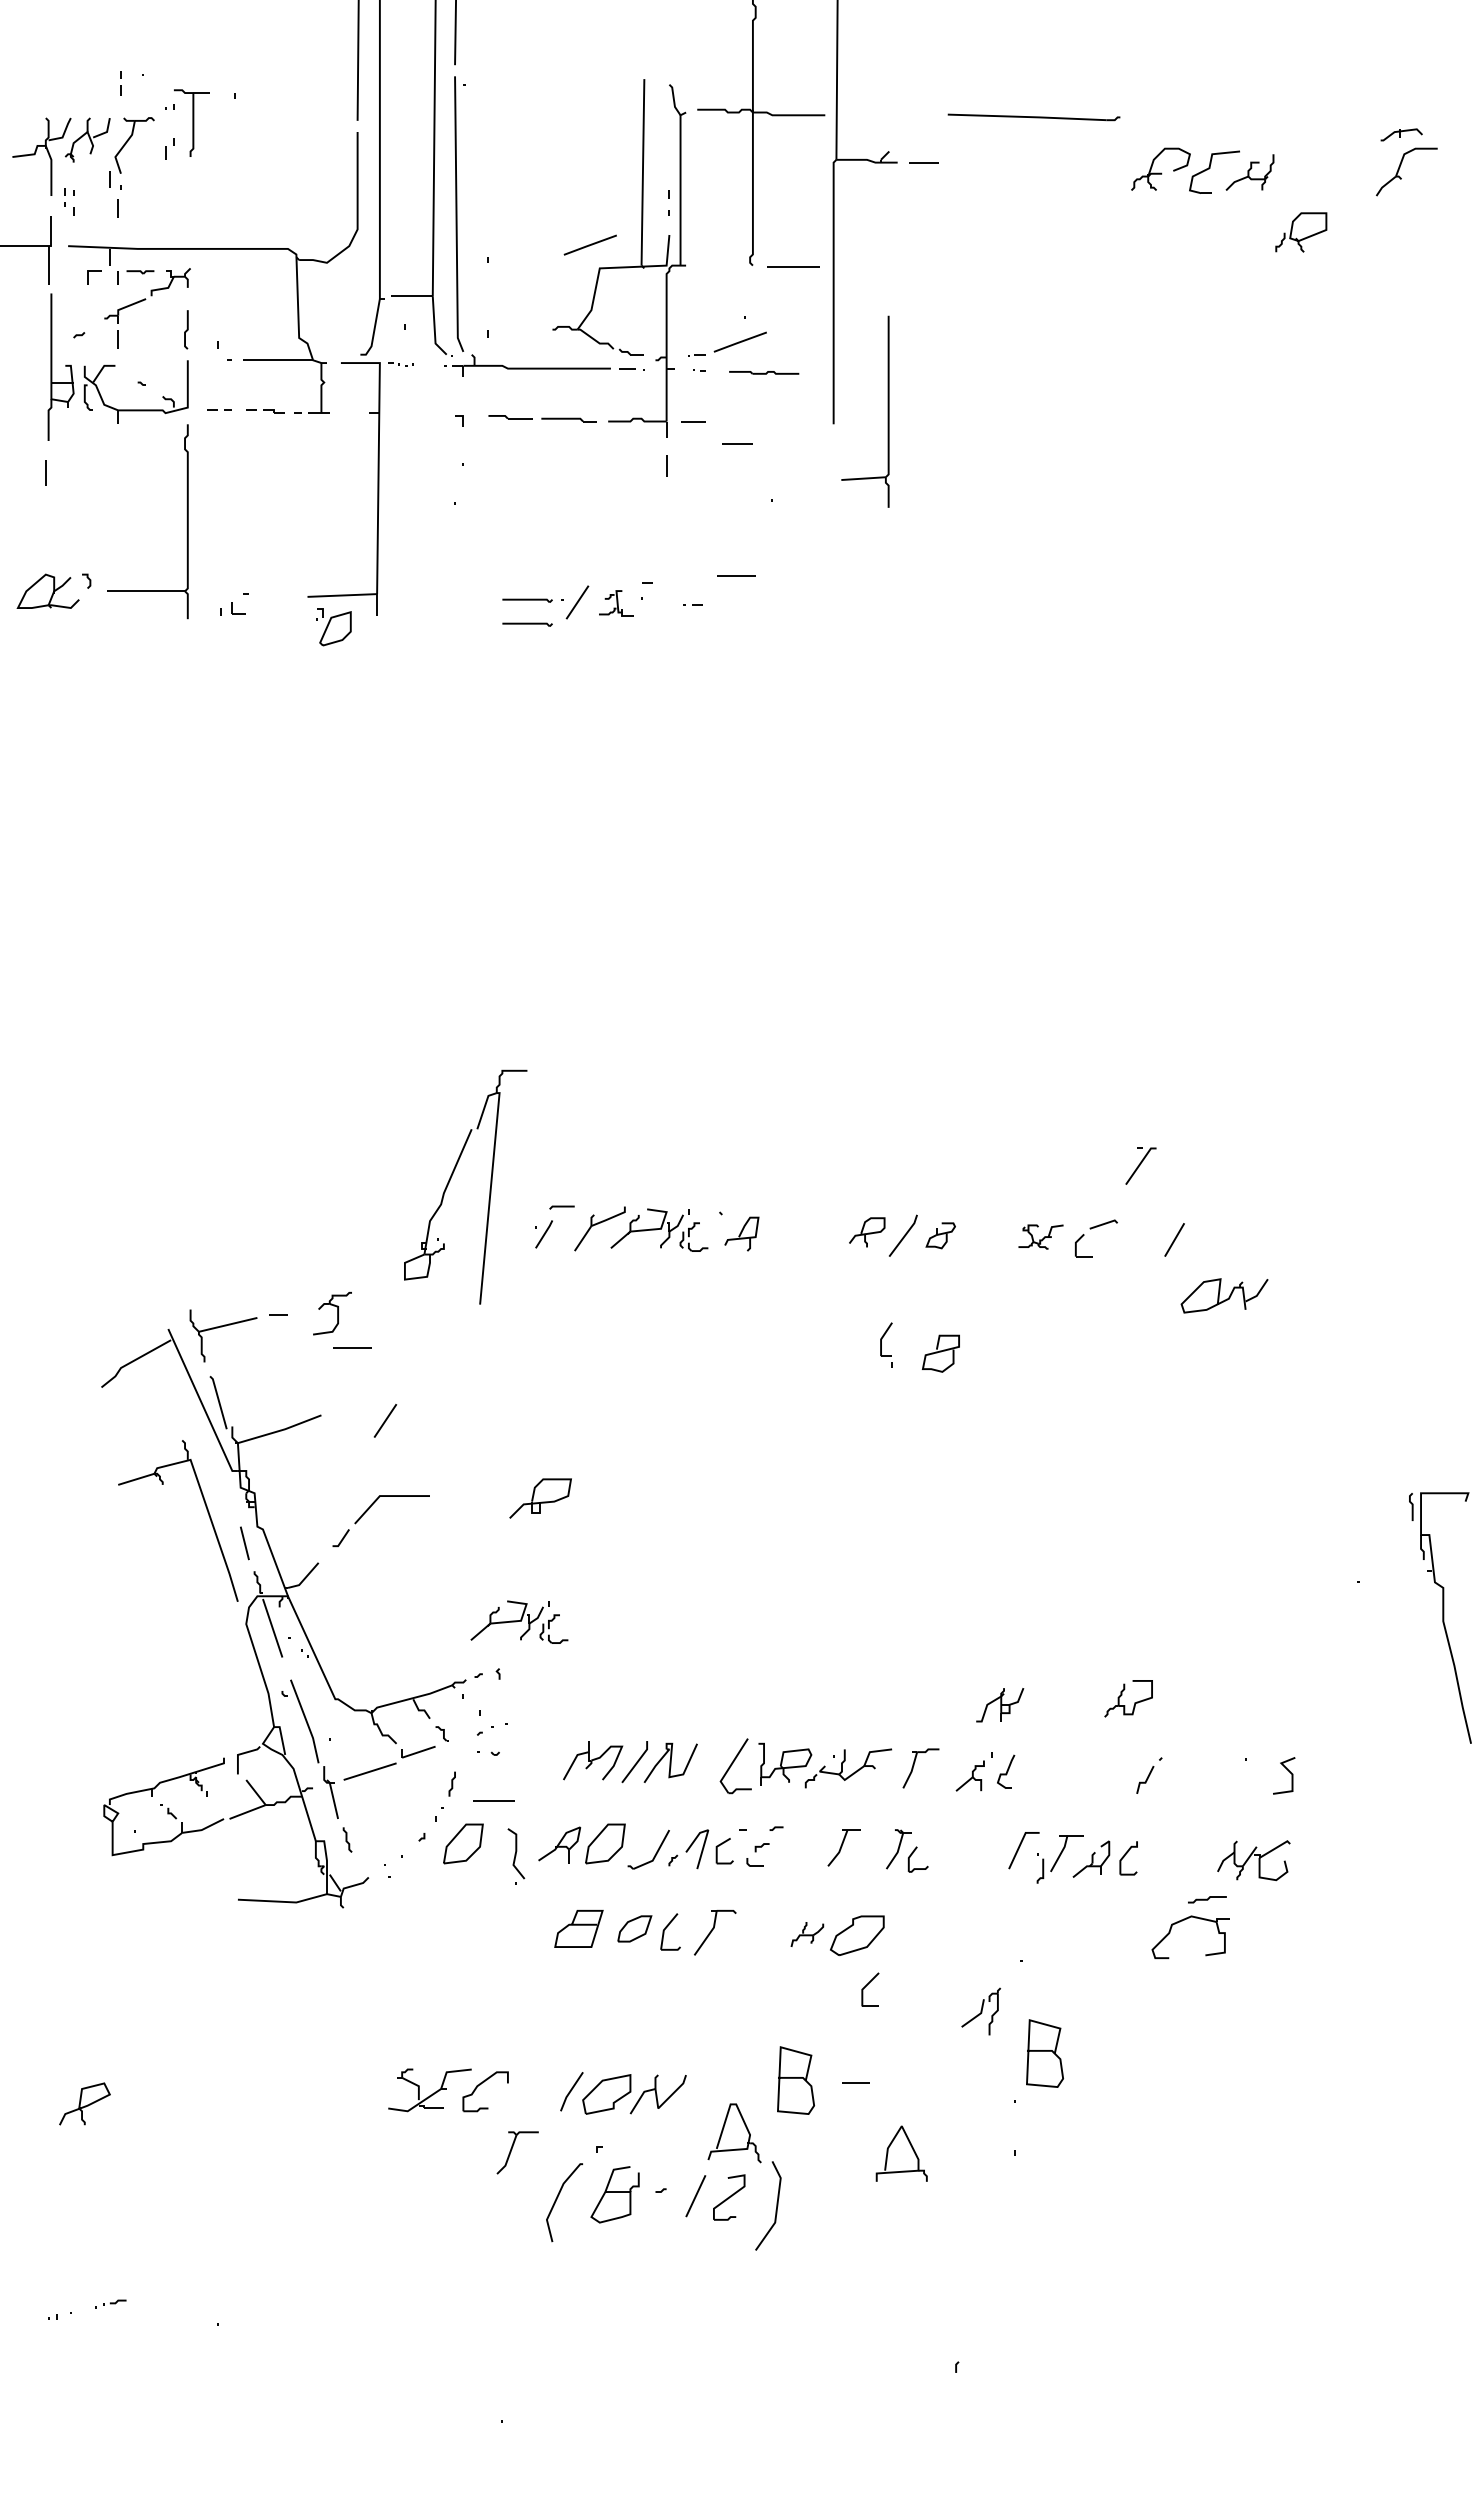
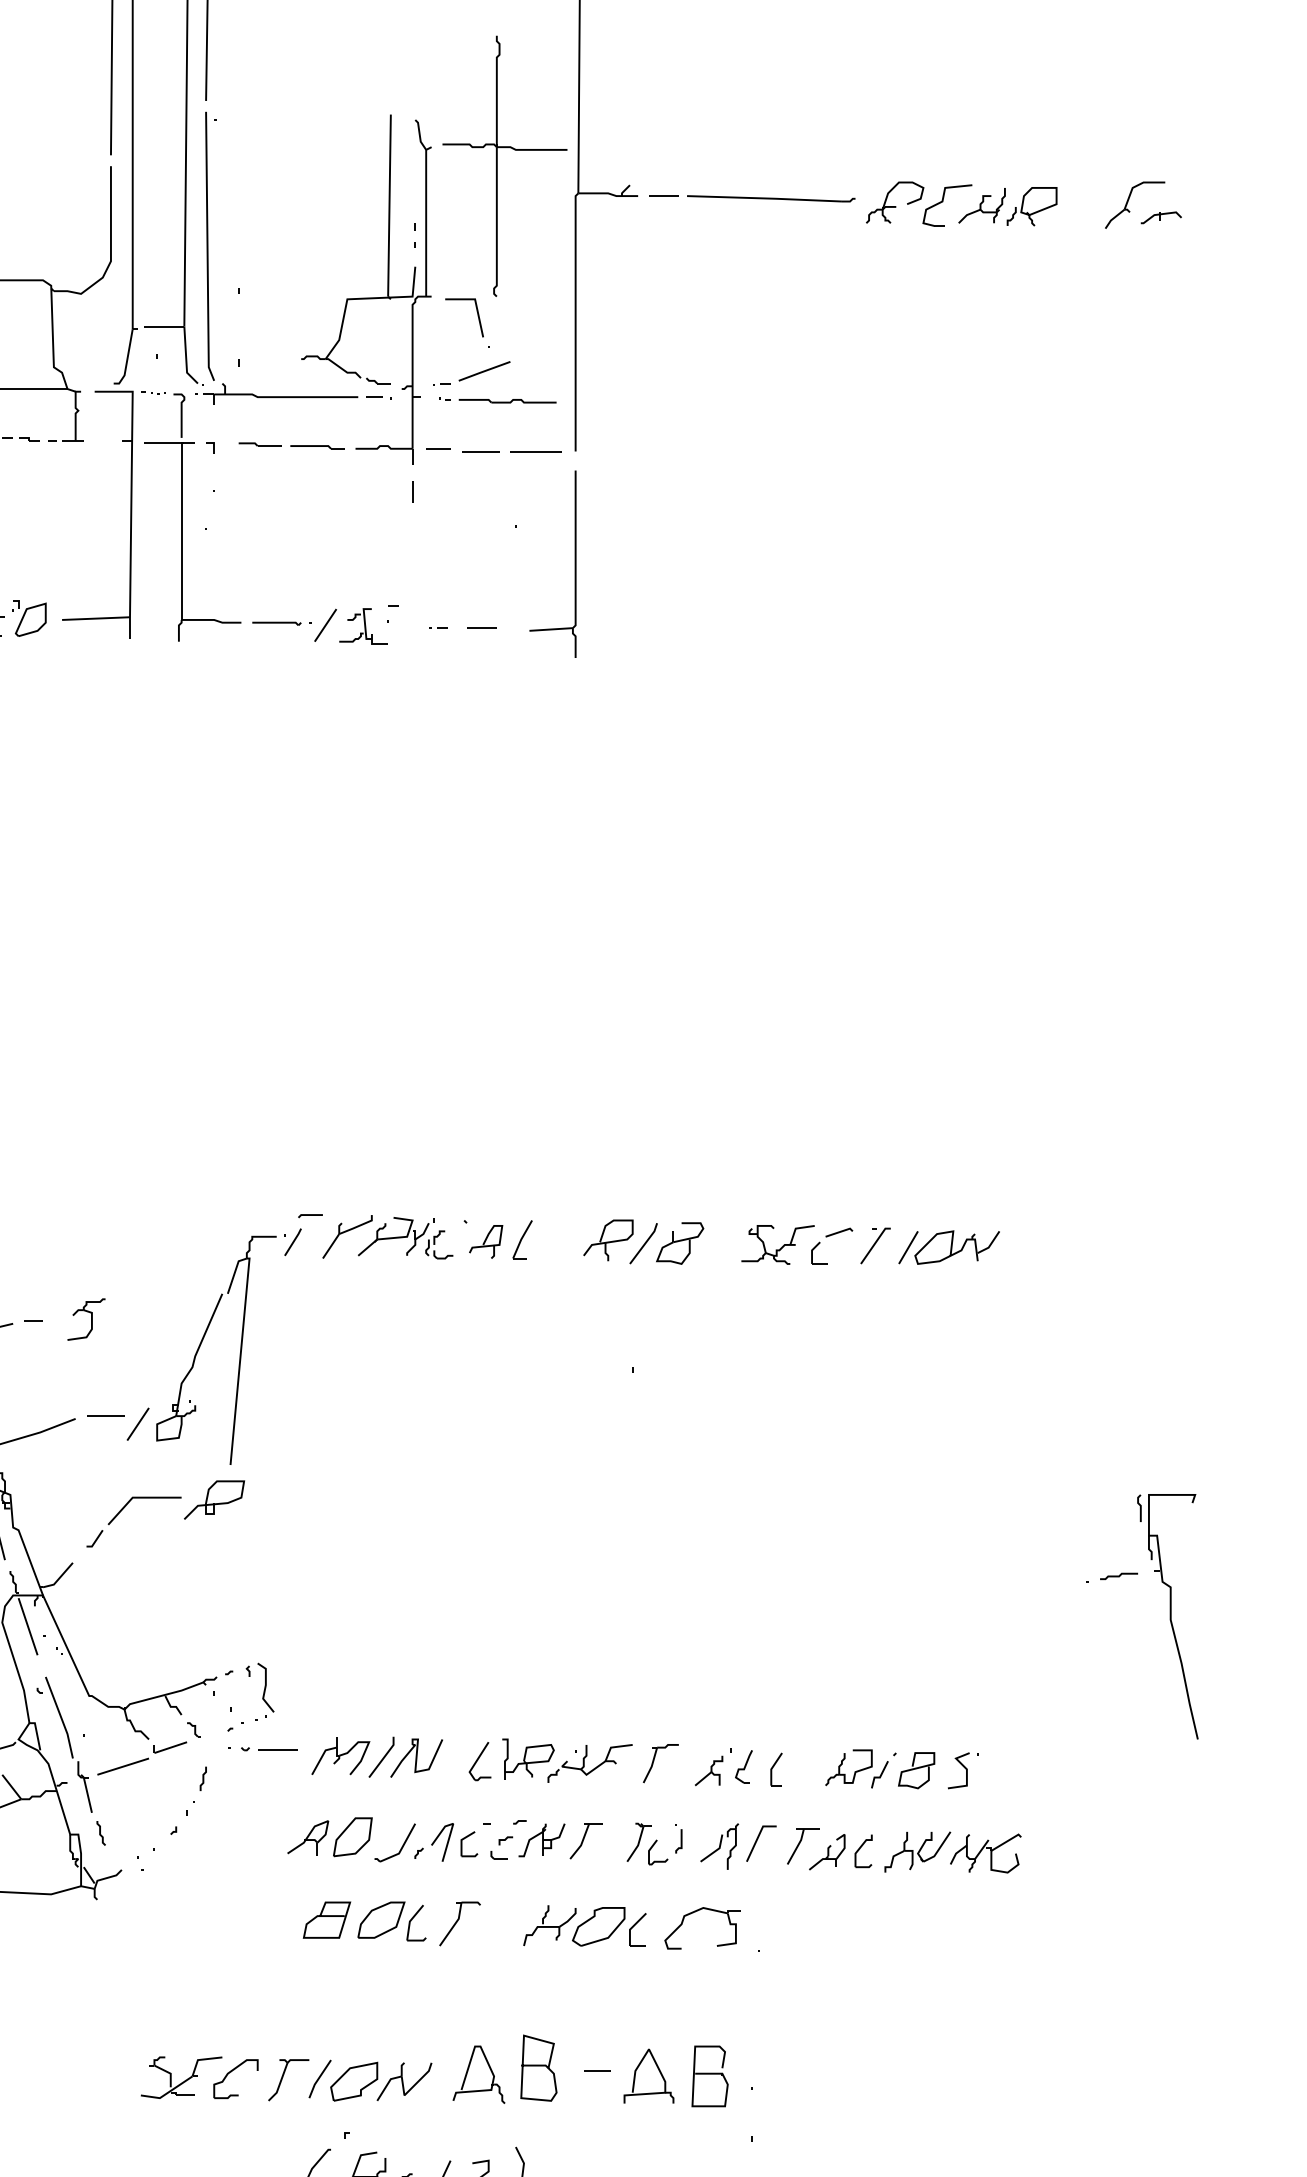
part: (1033, 117) -> (770, 198), moved
part: (1401, 134) -> (1161, 217), moved
part: (1301, 232) -> (1032, 206), moved
line: (589, 244) -> (337, 276), removed
line: (793, 266) -> (536, 450), moved
line: (732, 282) -> (476, 313), added
part: (764, 372) -> (508, 400), size x1.43
part: (887, 411) -> (574, 563), moved
line: (737, 443) -> (481, 627), moved
part: (430, 491) -> (182, 517), added
line: (736, 575) -> (480, 450), moved
part: (616, 603) -> (363, 626), size x1.43
line: (527, 624) -> (276, 646), removed
part: (333, 627) -> (28, 618), moved
part: (1140, 1165) -> (875, 1245), moved
part: (451, 1178) -> (202, 1341), moved
part: (779, 1231) -> (522, 1239), added
part: (866, 1232) -> (607, 1240), size x1.43
part: (940, 1235) -> (679, 1243), size x1.67
part: (1040, 1236) -> (777, 1244), size x1.67
part: (1224, 1295) -> (957, 1247), moved
part: (886, 1339) -> (776, 1769), moved
line: (352, 1347) -> (105, 1416), moved
curve: (940, 1352) -> (916, 1769), moved
part: (540, 1498) -> (214, 1500), moved
part: (519, 1621) -> (268, 1620), removed
part: (1122, 1695) -> (842, 1764), moved
part: (1000, 1705) -> (542, 1840), moved
part: (735, 1766) -> (479, 1761), size x0.71
line: (1288, 1771) -> (963, 1766), moved
line: (493, 1800) -> (277, 1749), moved
part: (463, 1843) -> (214, 1836), removed
part: (516, 1856) -> (266, 1690), moved
part: (1184, 1859) -> (918, 1852), added
part: (1040, 1868) -> (678, 1838), moved
curve: (1207, 1899) -> (1119, 1576), moved
part: (1182, 1921) -> (694, 1912), moved
part: (634, 1928) -> (381, 1919), size x1.43
part: (807, 1934) -> (550, 1925), size x1.67
part: (870, 1989) -> (637, 1929), moved
part: (980, 2011) -> (718, 1846), moved
curve: (1044, 2051) -> (781, 2039), removed
part: (971, 2088) -> (710, 2075), added
part: (724, 2128) -> (469, 2070), moved
part: (517, 2152) -> (288, 2079), moved
part: (901, 2153) -> (648, 2075), moved

